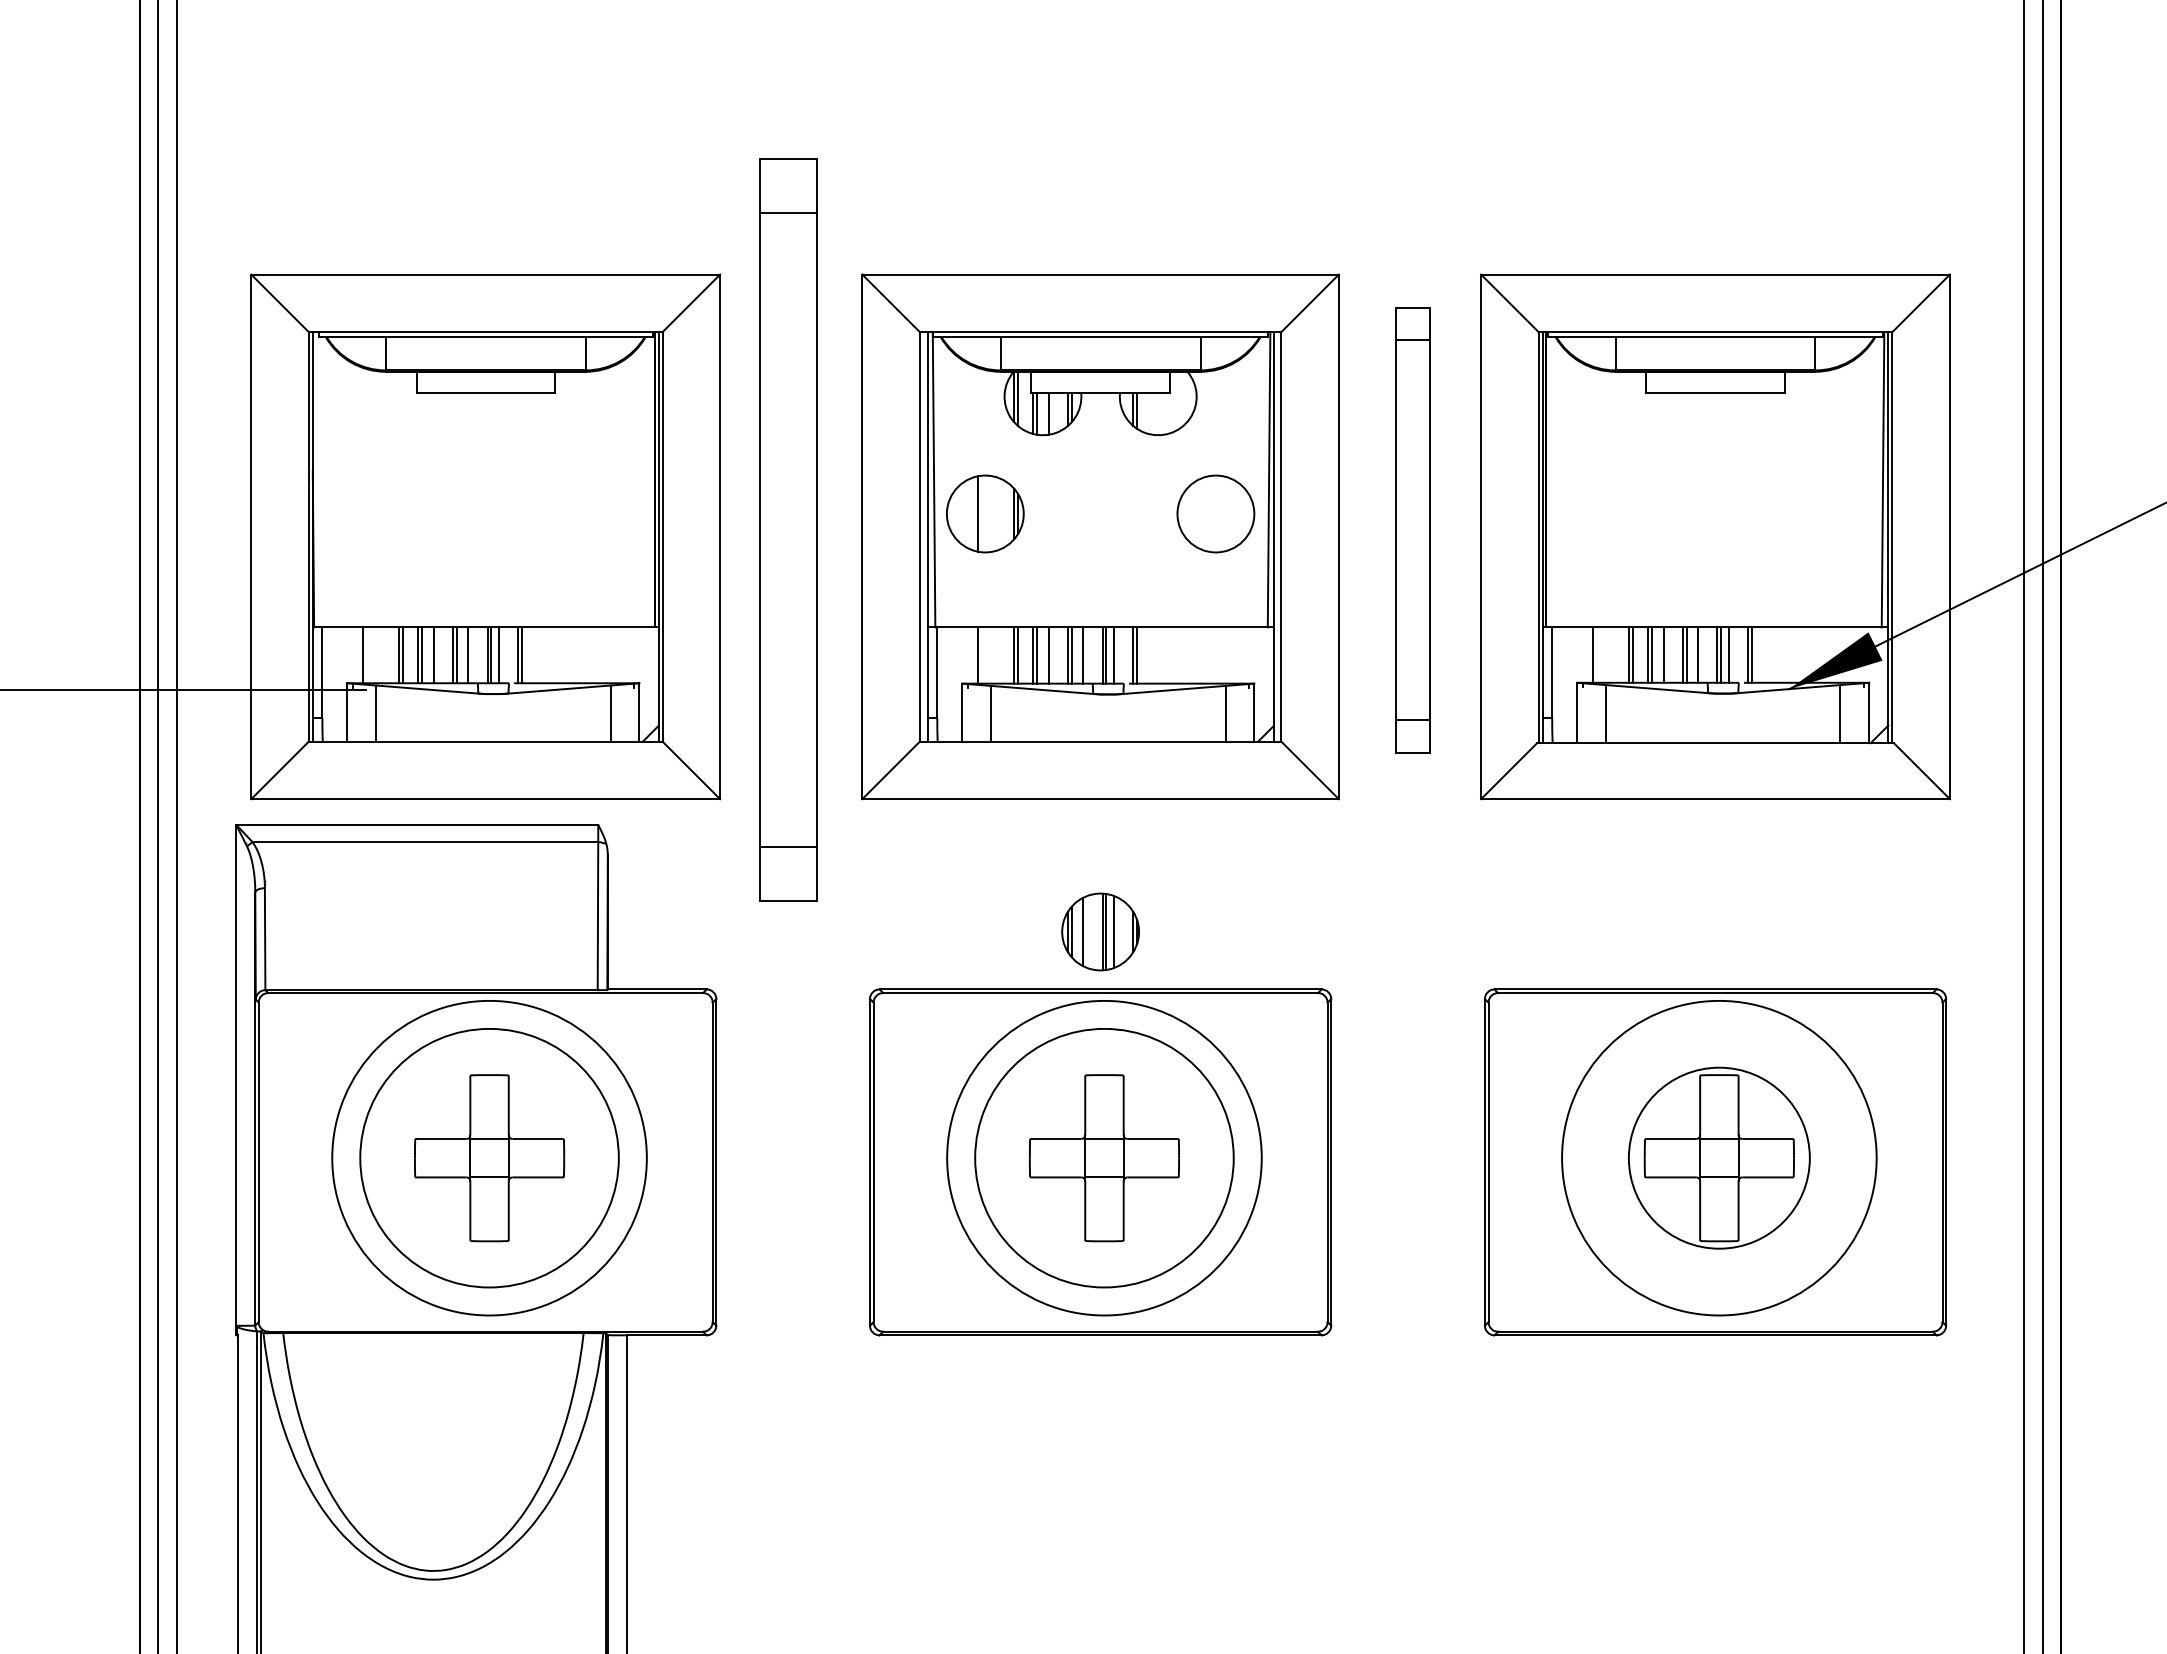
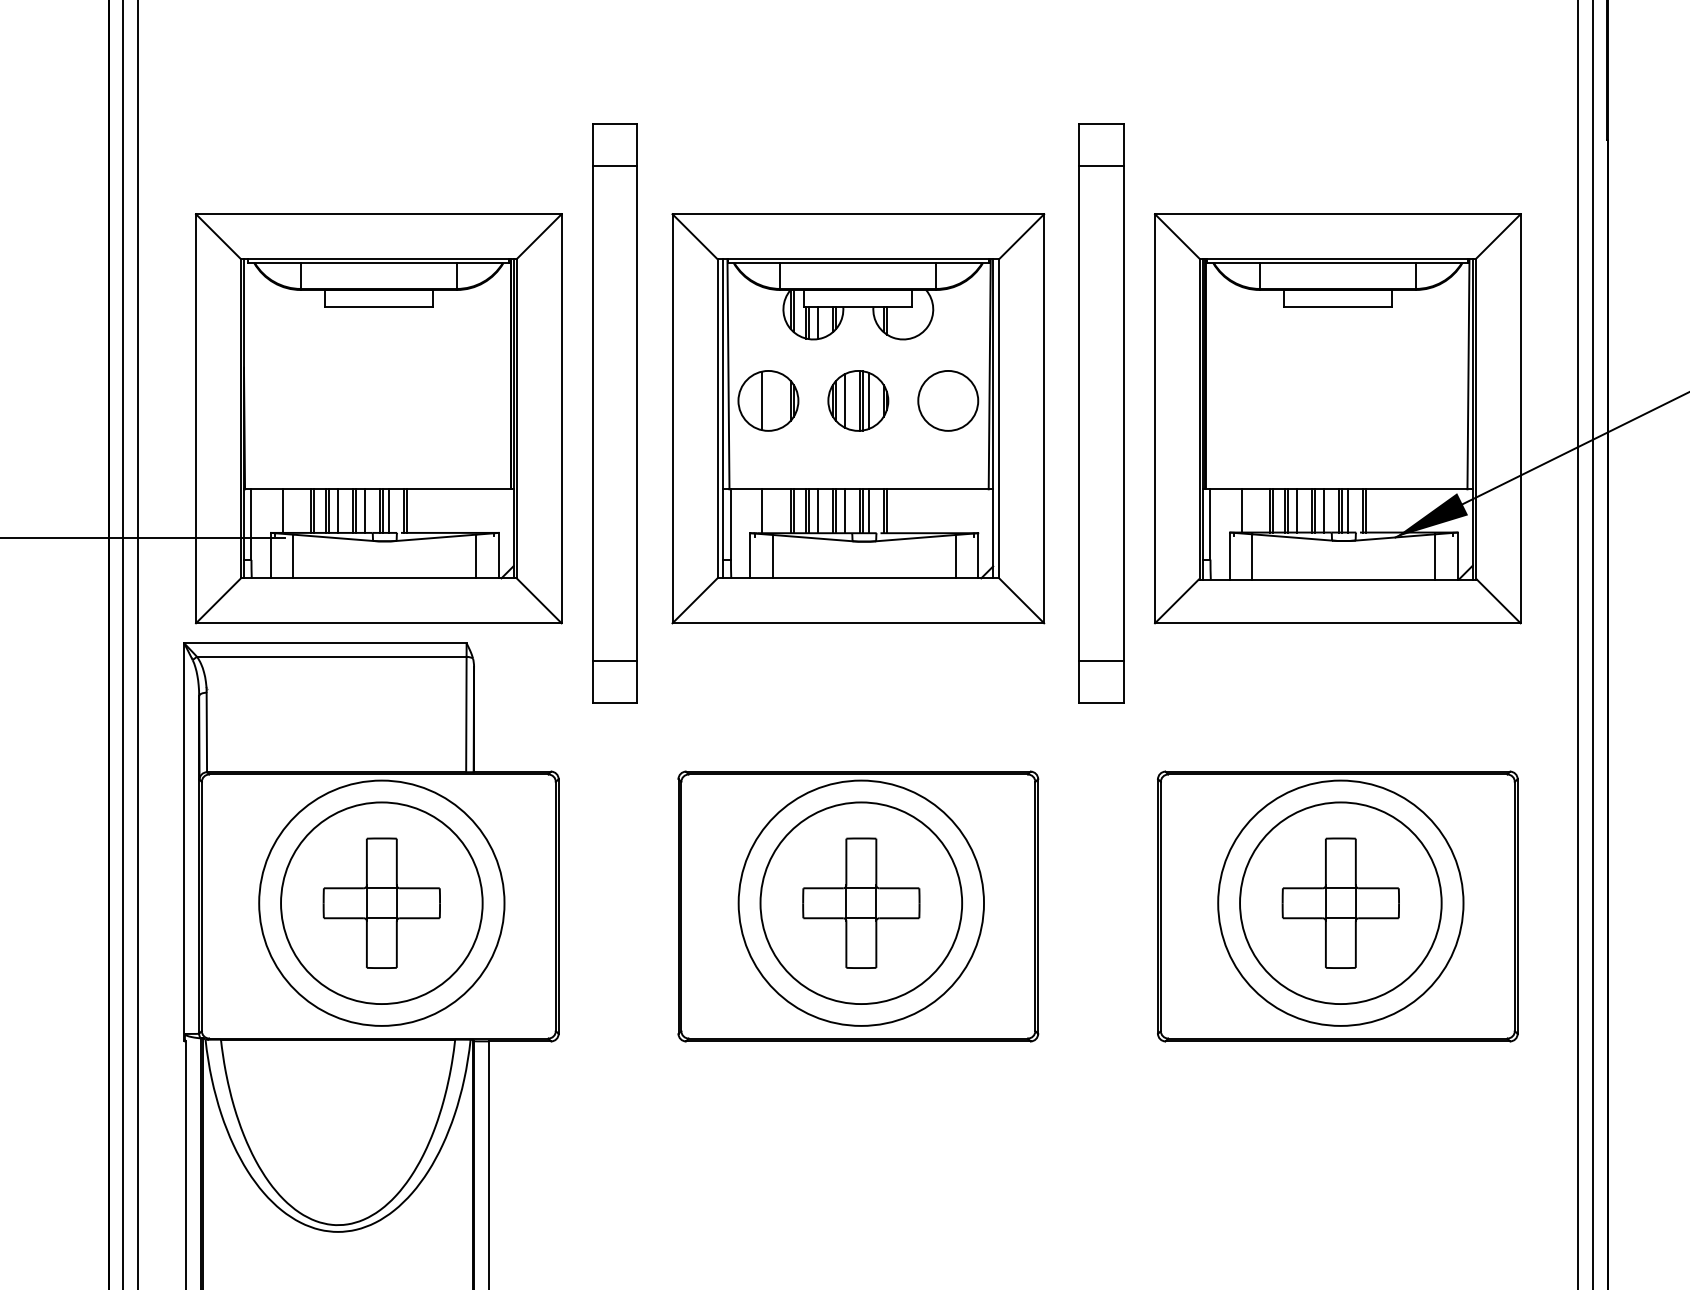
part: (1412, 529) -> (1101, 413), size x1.67
part: (1100, 931) -> (858, 400), moved
circle: (1719, 1157) -> (1340, 902), size x1.43

